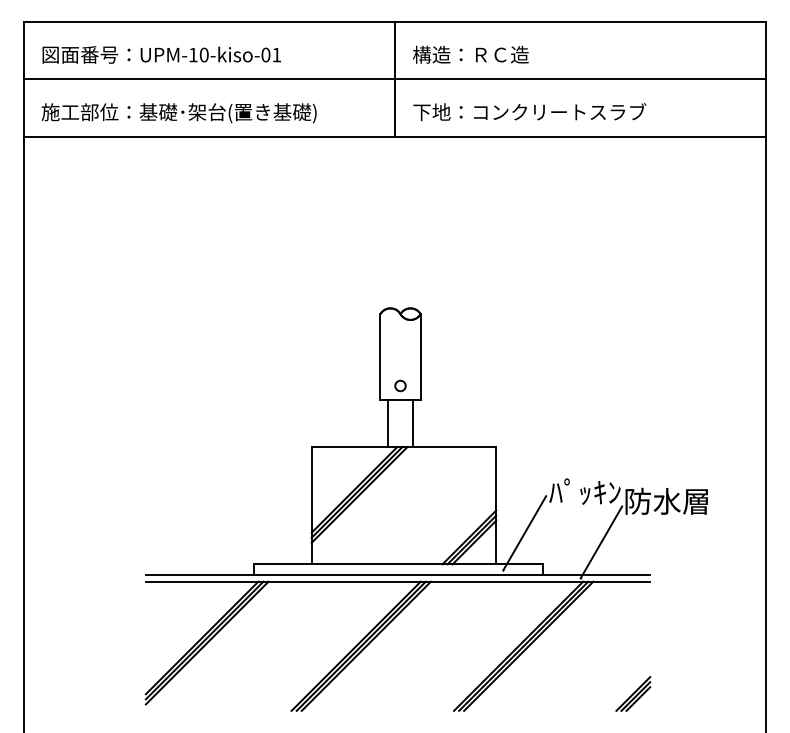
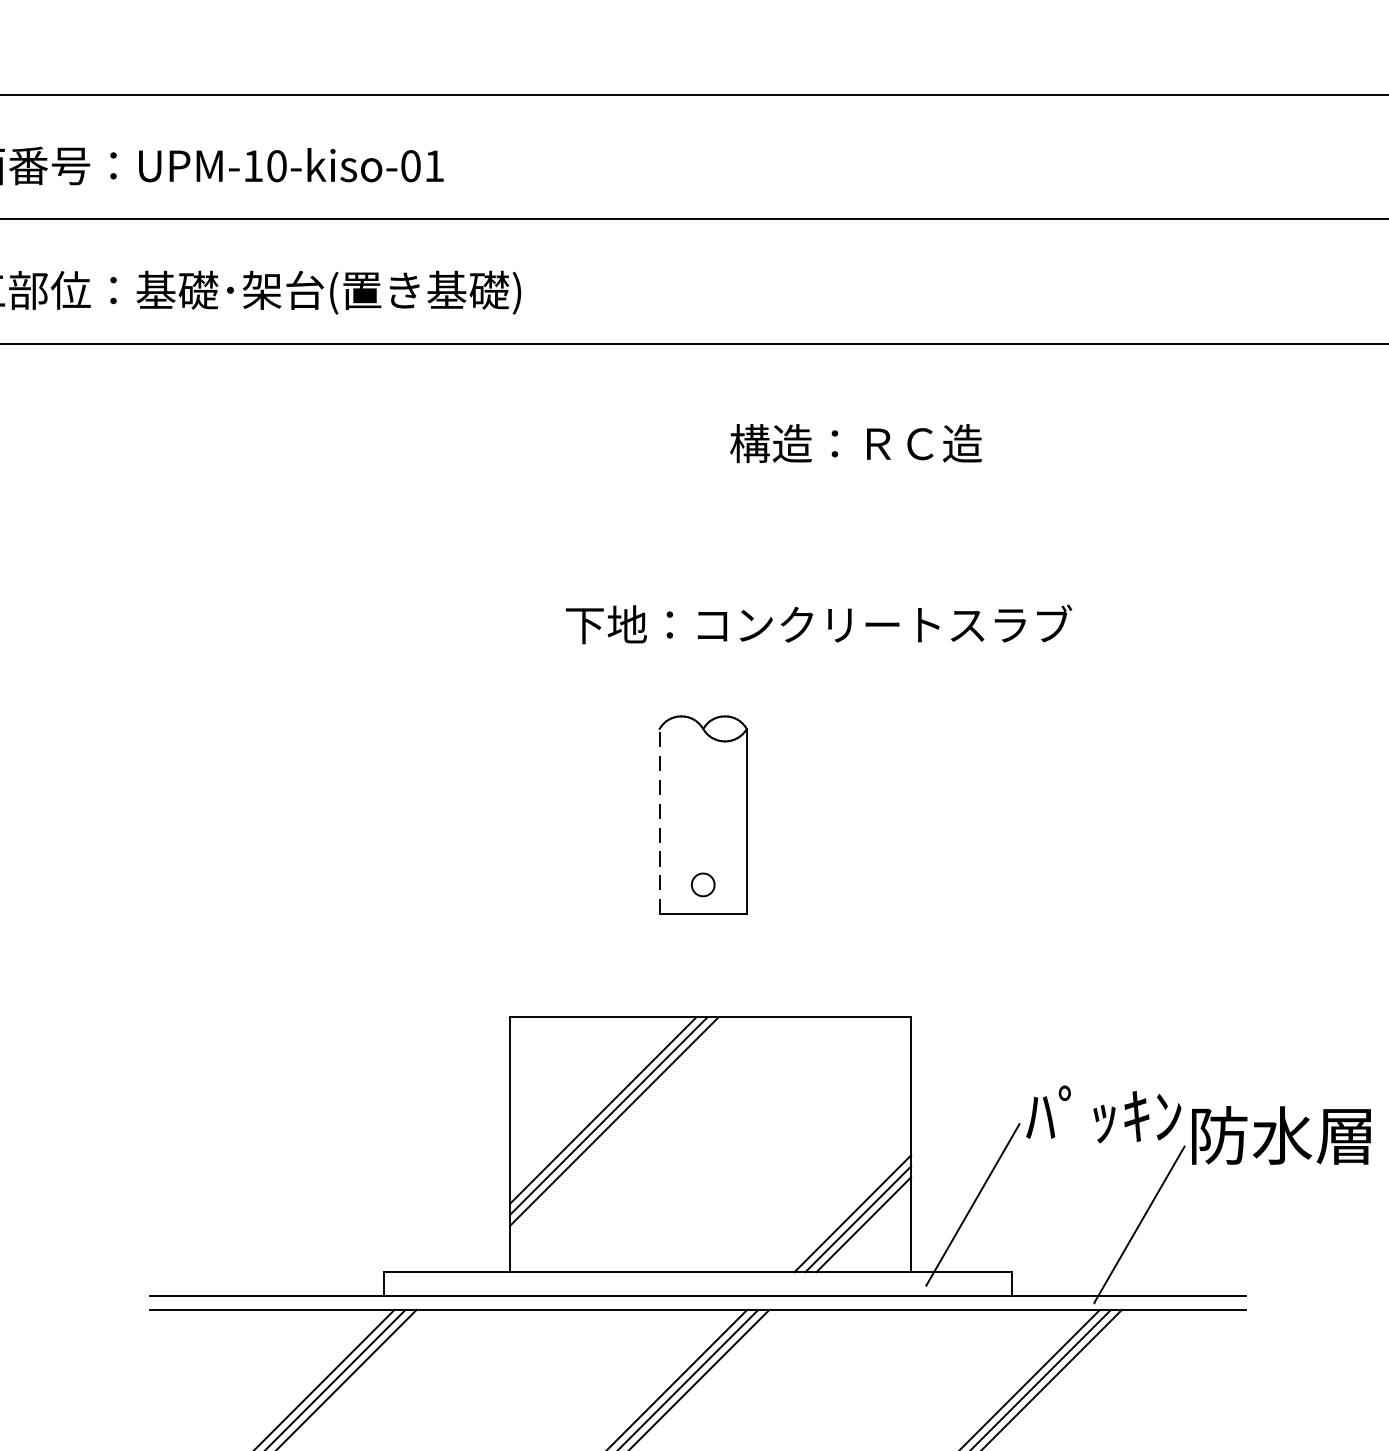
text: (470, 54) -> (855, 442), moved
line: (395, 79) -> (692, 219), removed
text: (529, 112) -> (818, 625), moved
line: (380, 356) -> (659, 820), solid -> dashed
line: (388, 423) -> (677, 966), removed
line: (412, 423) -> (729, 966), removed

